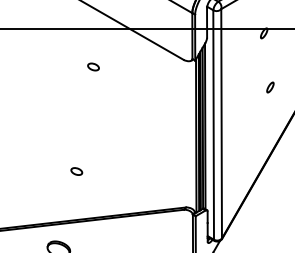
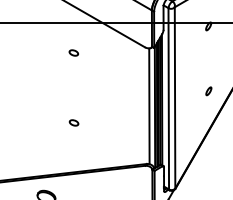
part: (270, 87) -> (208, 91), moved
line: (188, 134) -> (148, 106), added
part: (76, 171) -> (73, 122), moved

